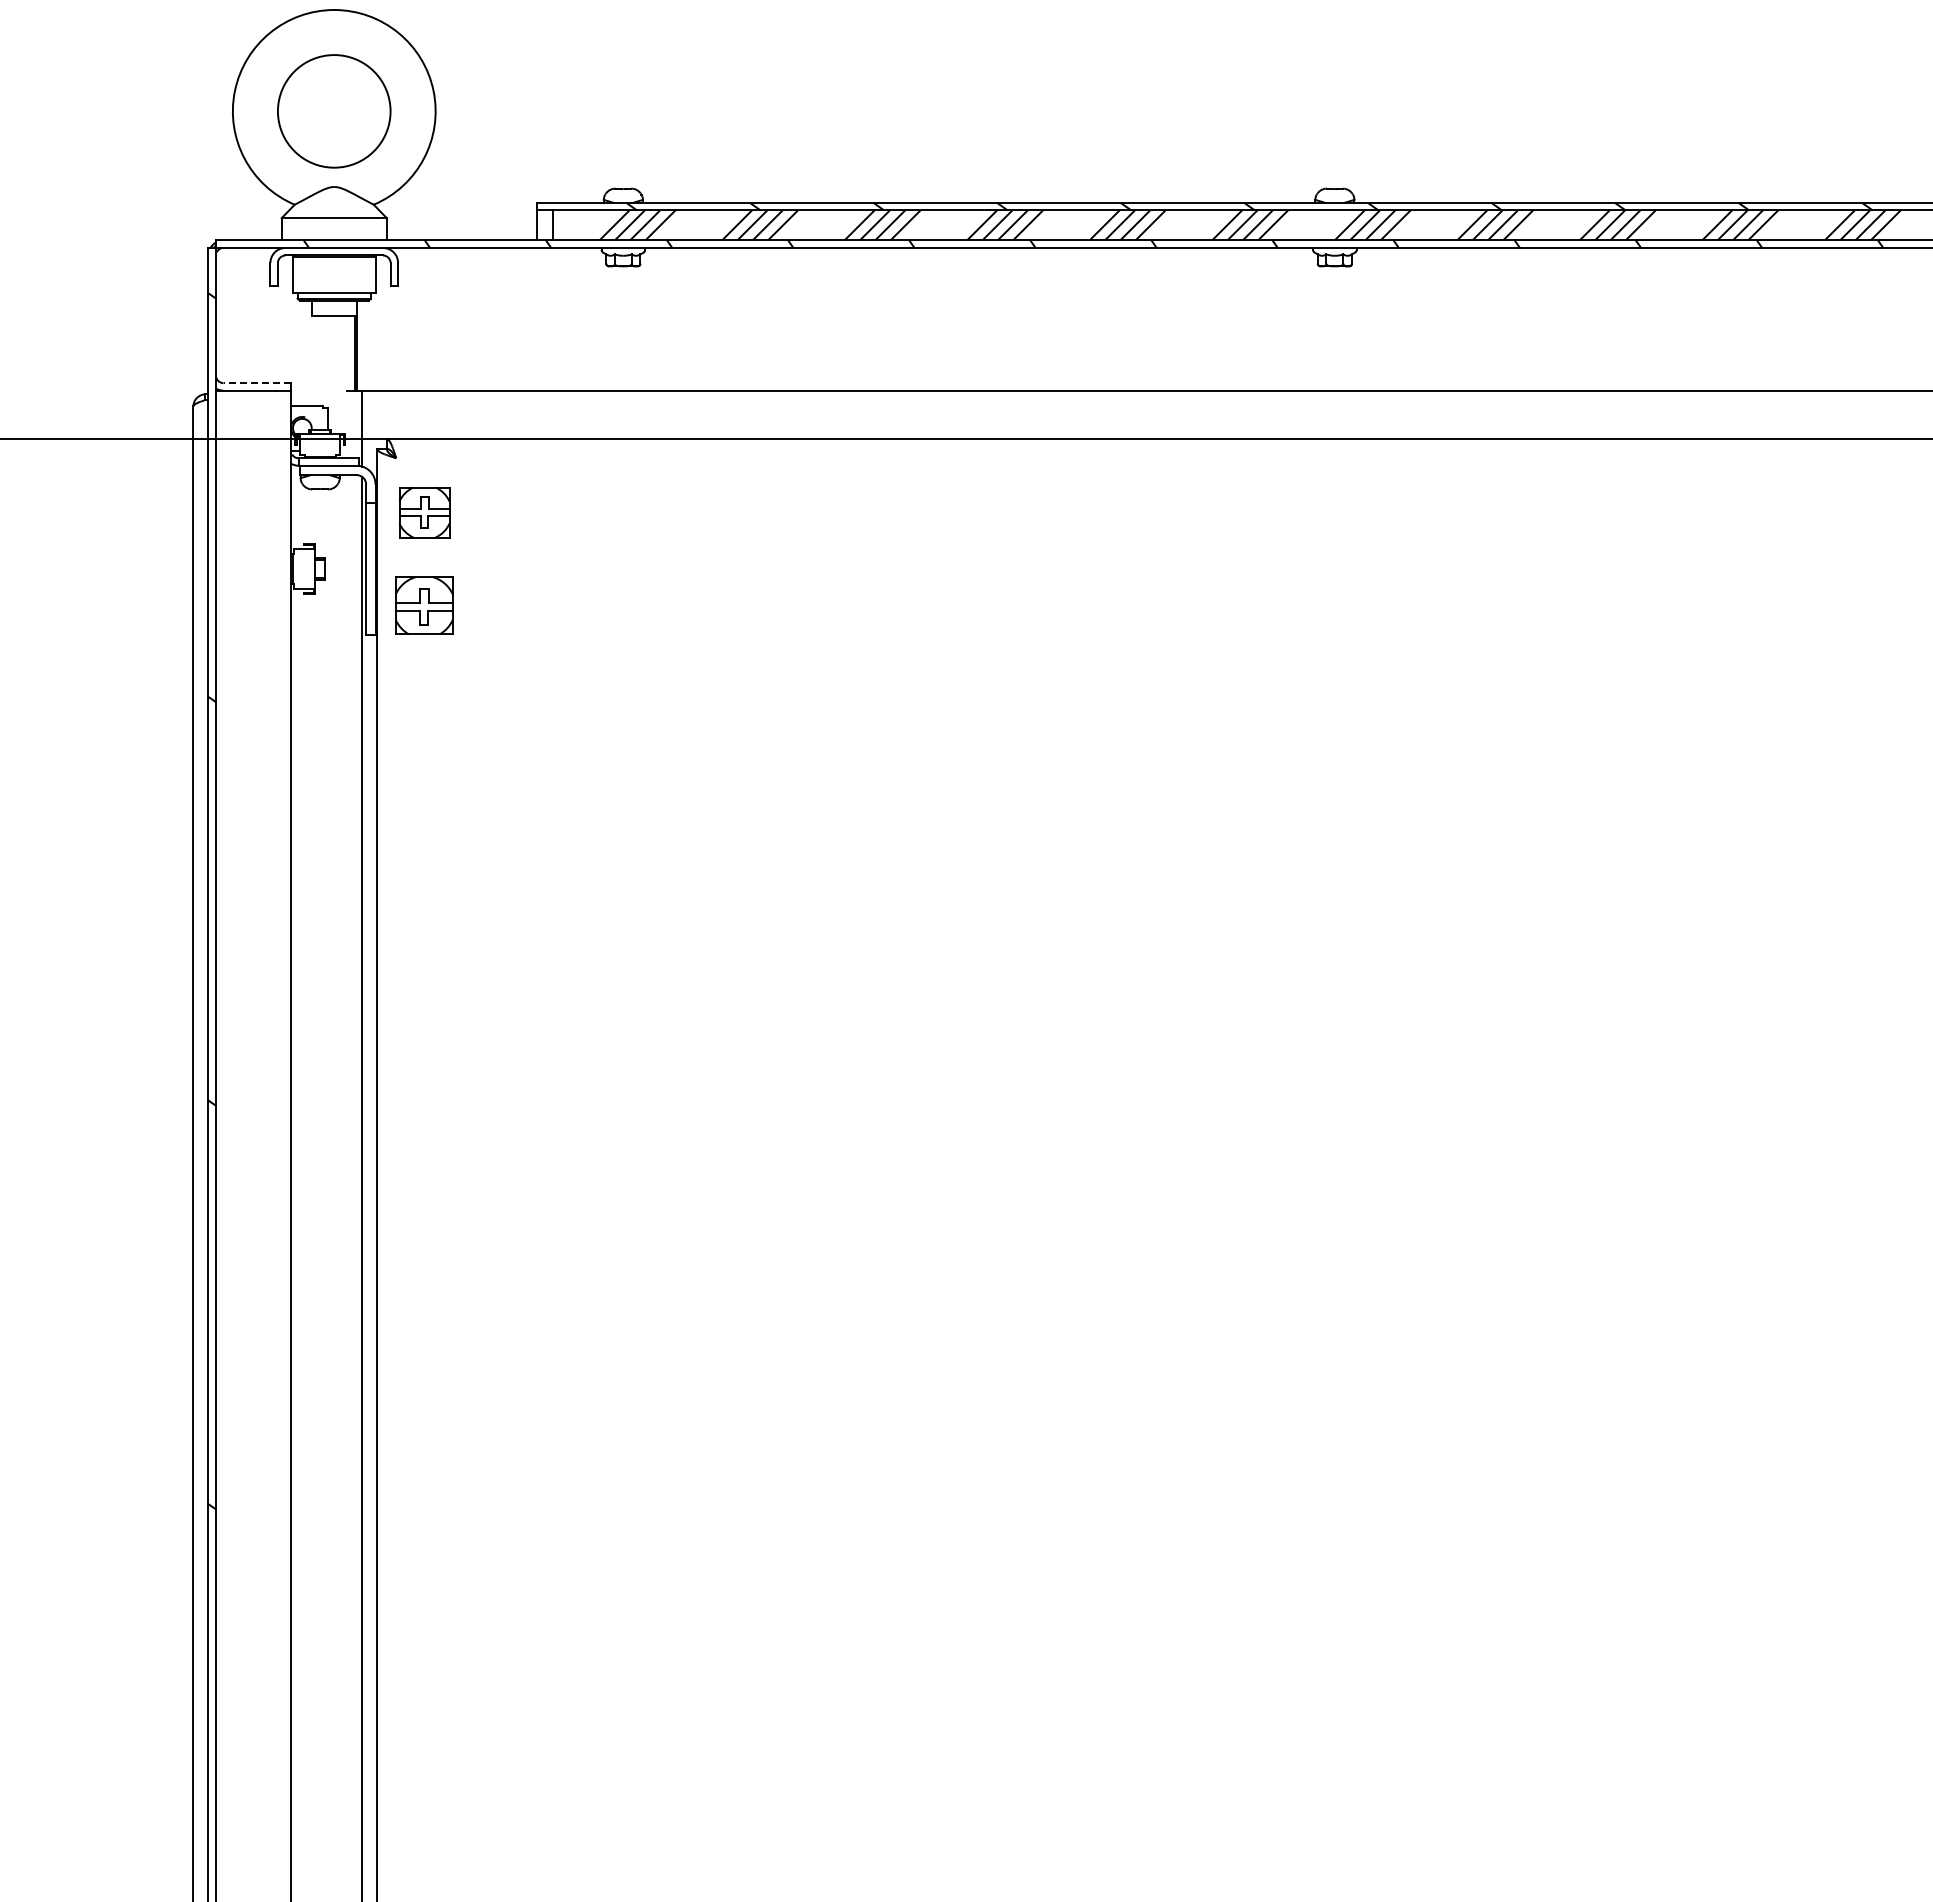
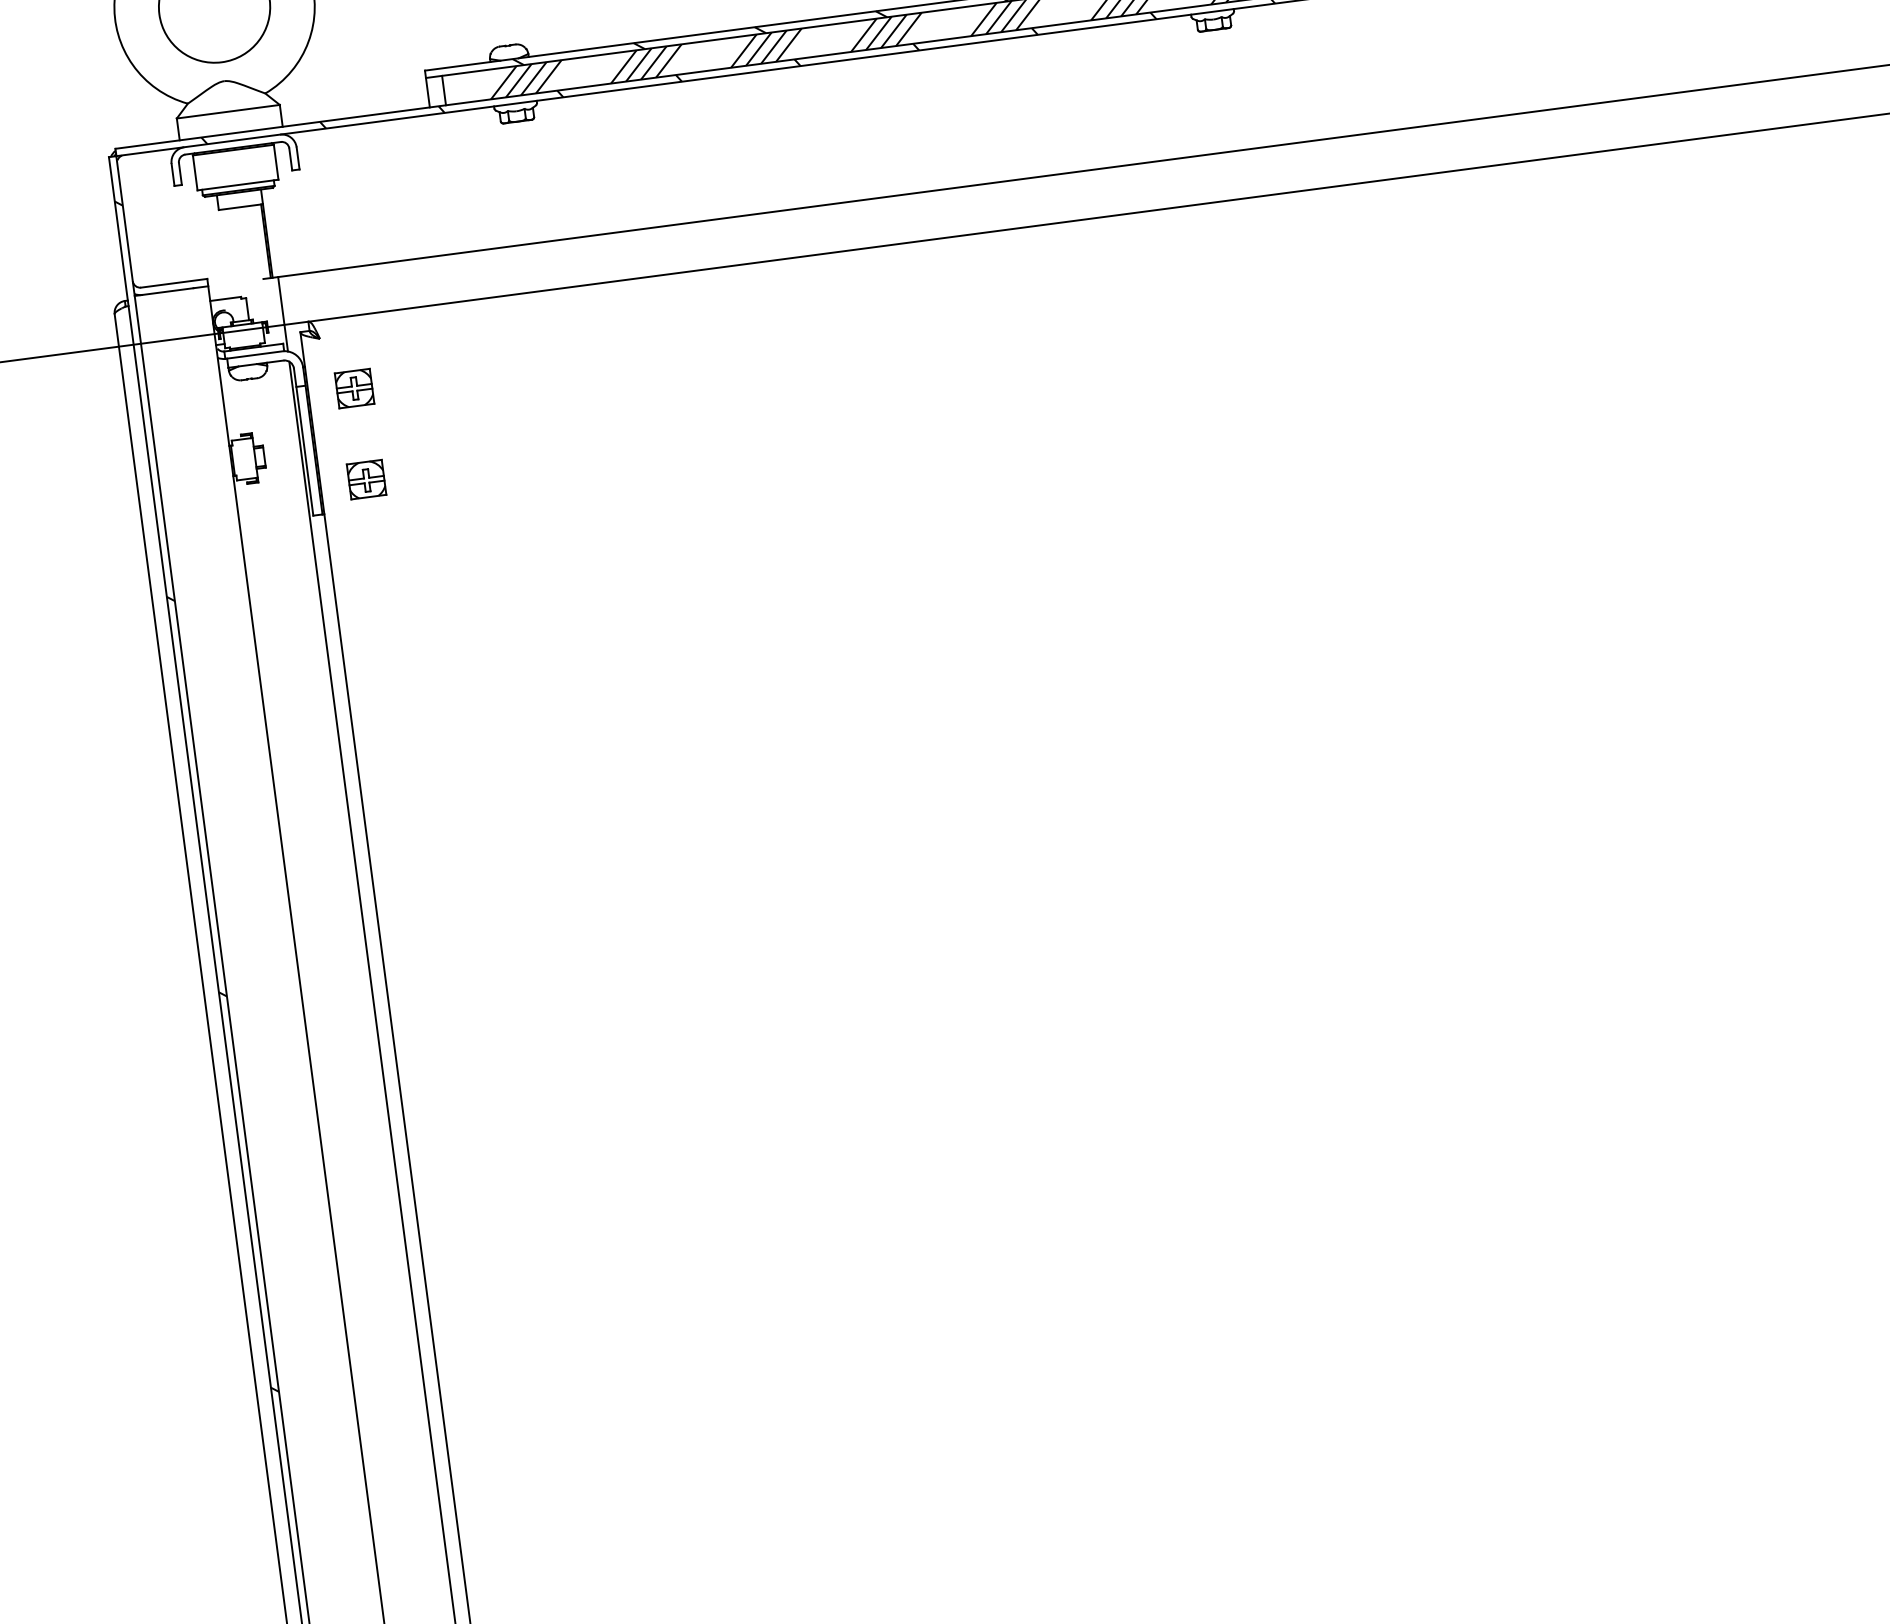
line: (257, 383) -> (174, 283), dashed -> solid
part: (423, 512) -> (353, 388), size x0.71
part: (424, 605) -> (366, 479), size x0.62

